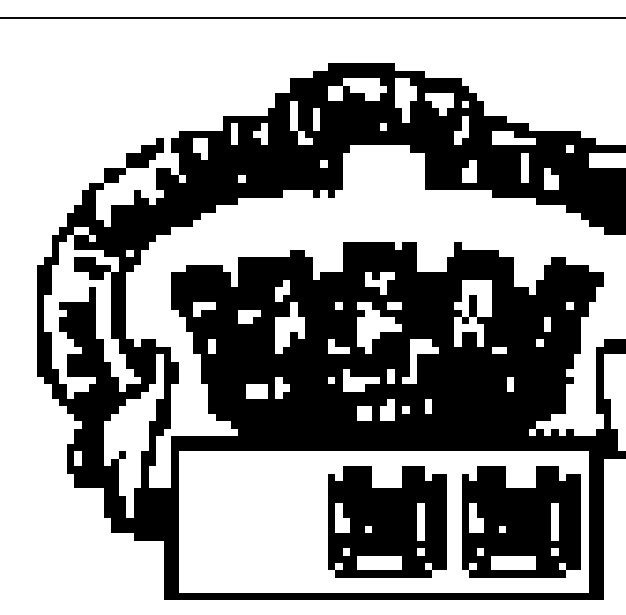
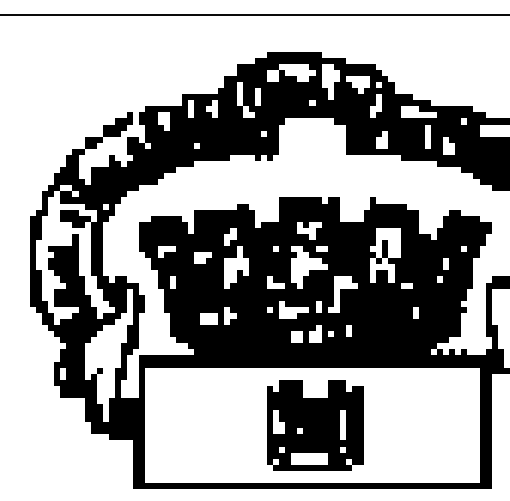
part: (521, 521) -> (424, 424), removed

